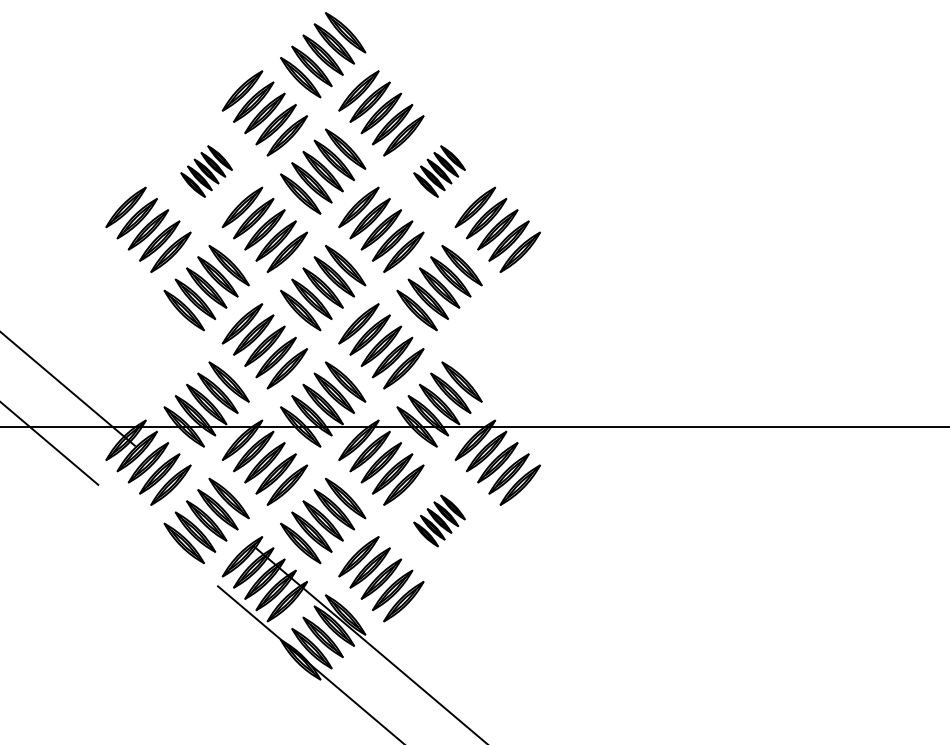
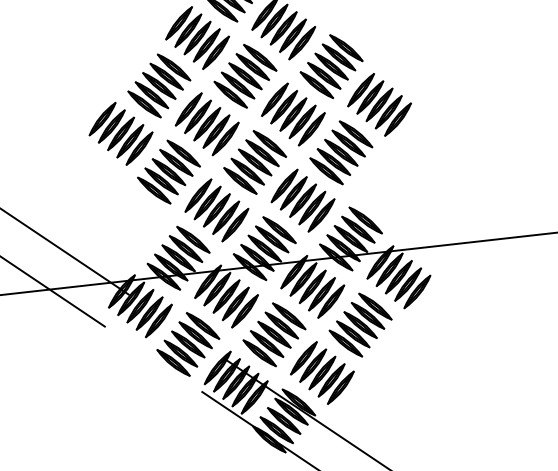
part: (206, 171) -> (159, 85), size x1.67
part: (439, 171) -> (331, 66), size x1.67
part: (439, 520) -> (360, 324), size x1.67

